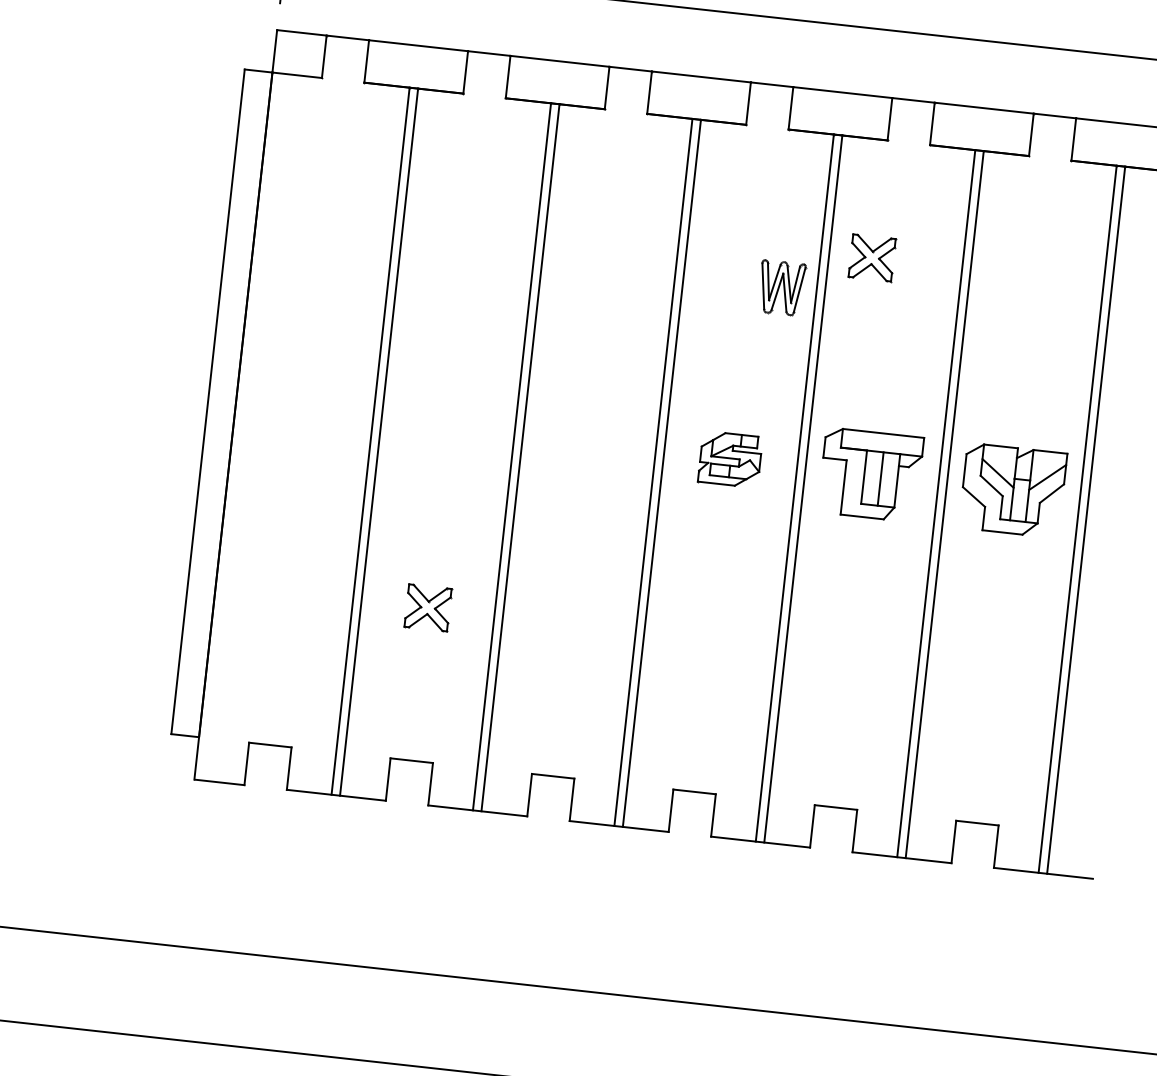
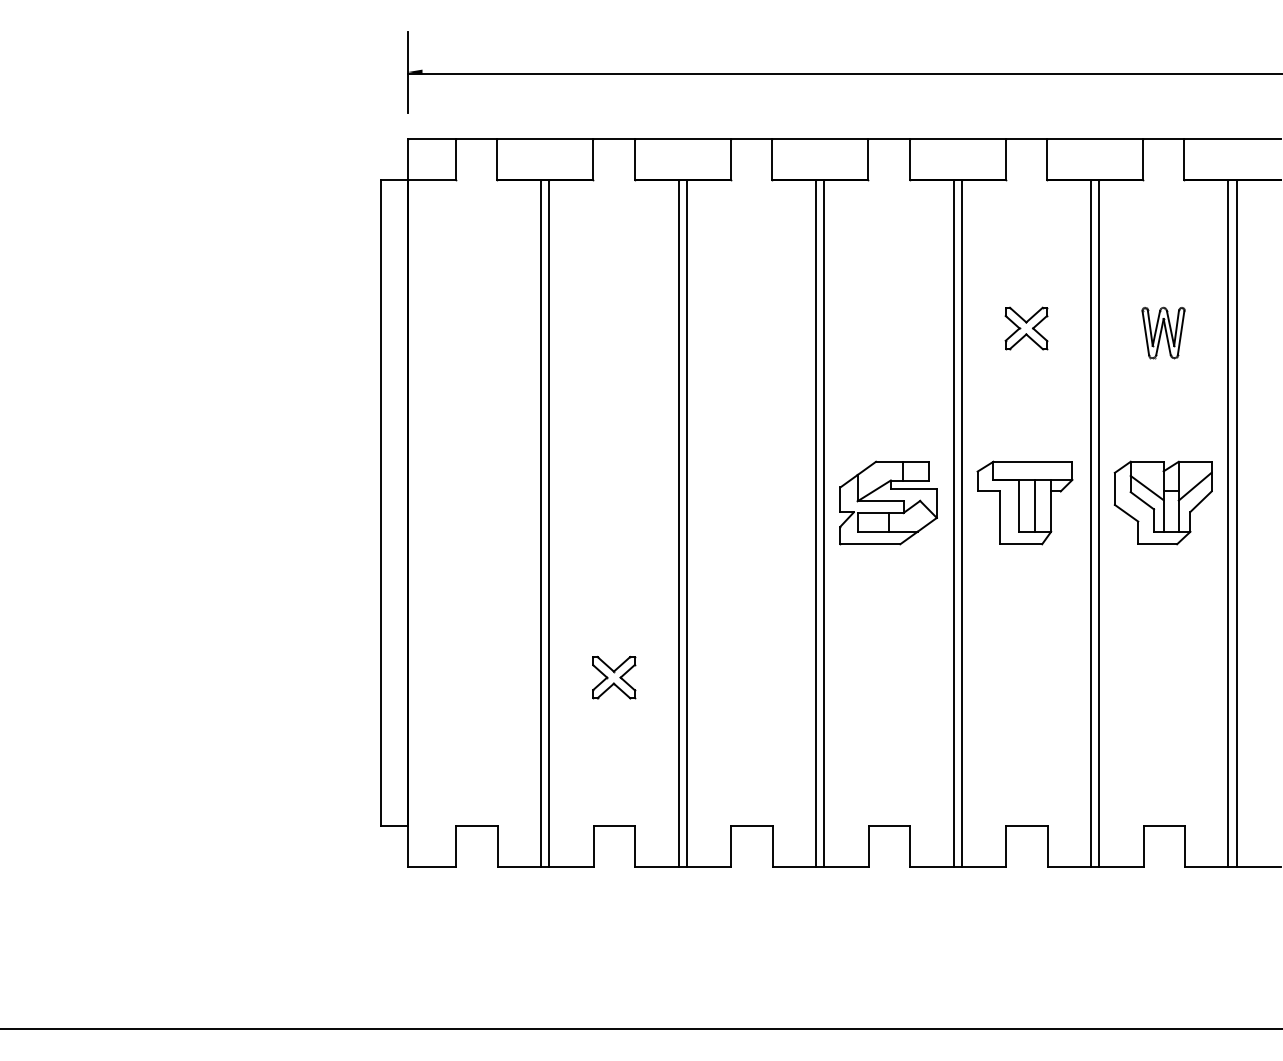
part: (872, 258) -> (1026, 328), moved
part: (781, 287) -> (1163, 332), moved
part: (730, 458) -> (888, 502), size x1.67

